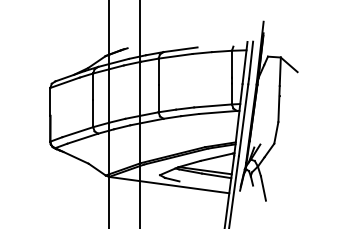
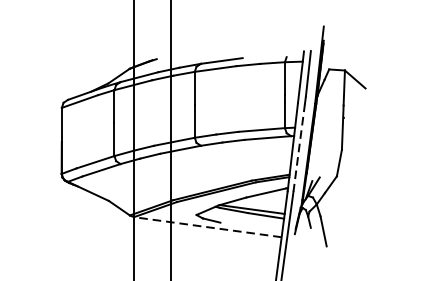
line: (243, 120) -> (299, 147), solid -> dashed
line: (169, 185) -> (208, 227), solid -> dashed

